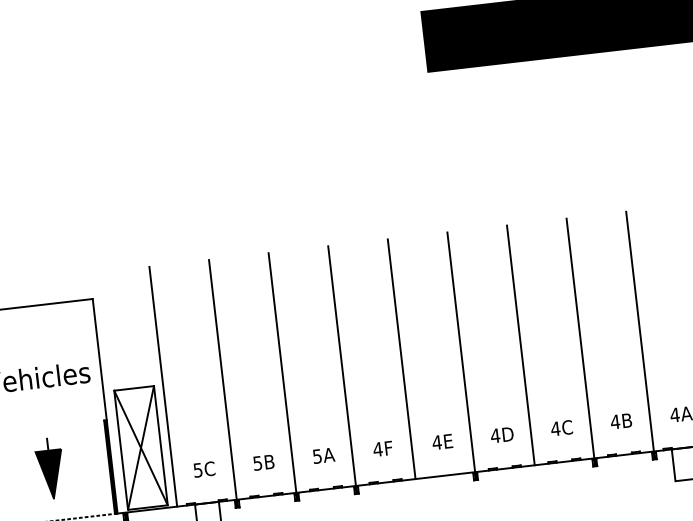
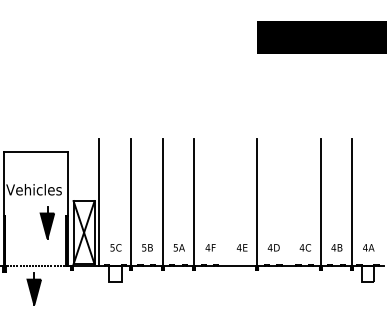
line: (519, 344) -> (288, 201), removed
line: (400, 358) -> (225, 201), removed
part: (48, 467) -> (46, 222), moved

